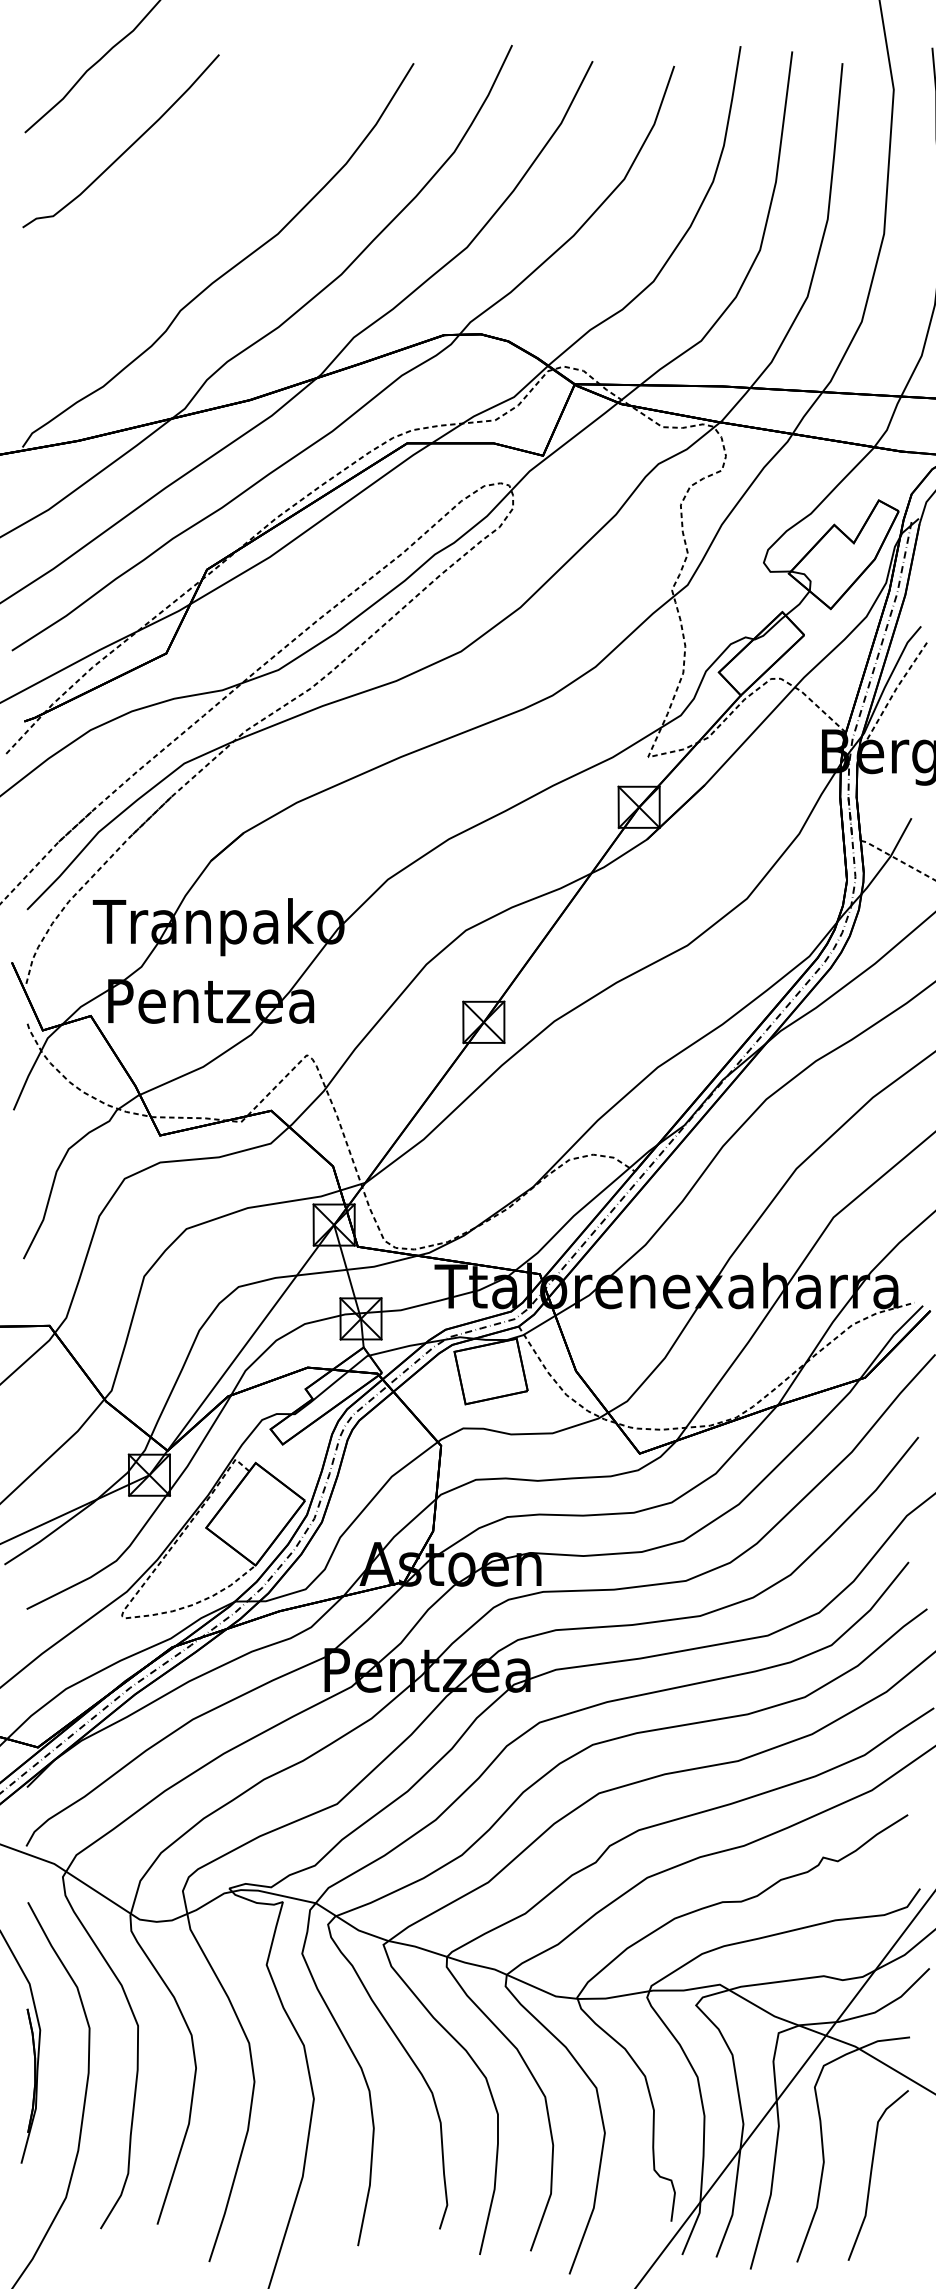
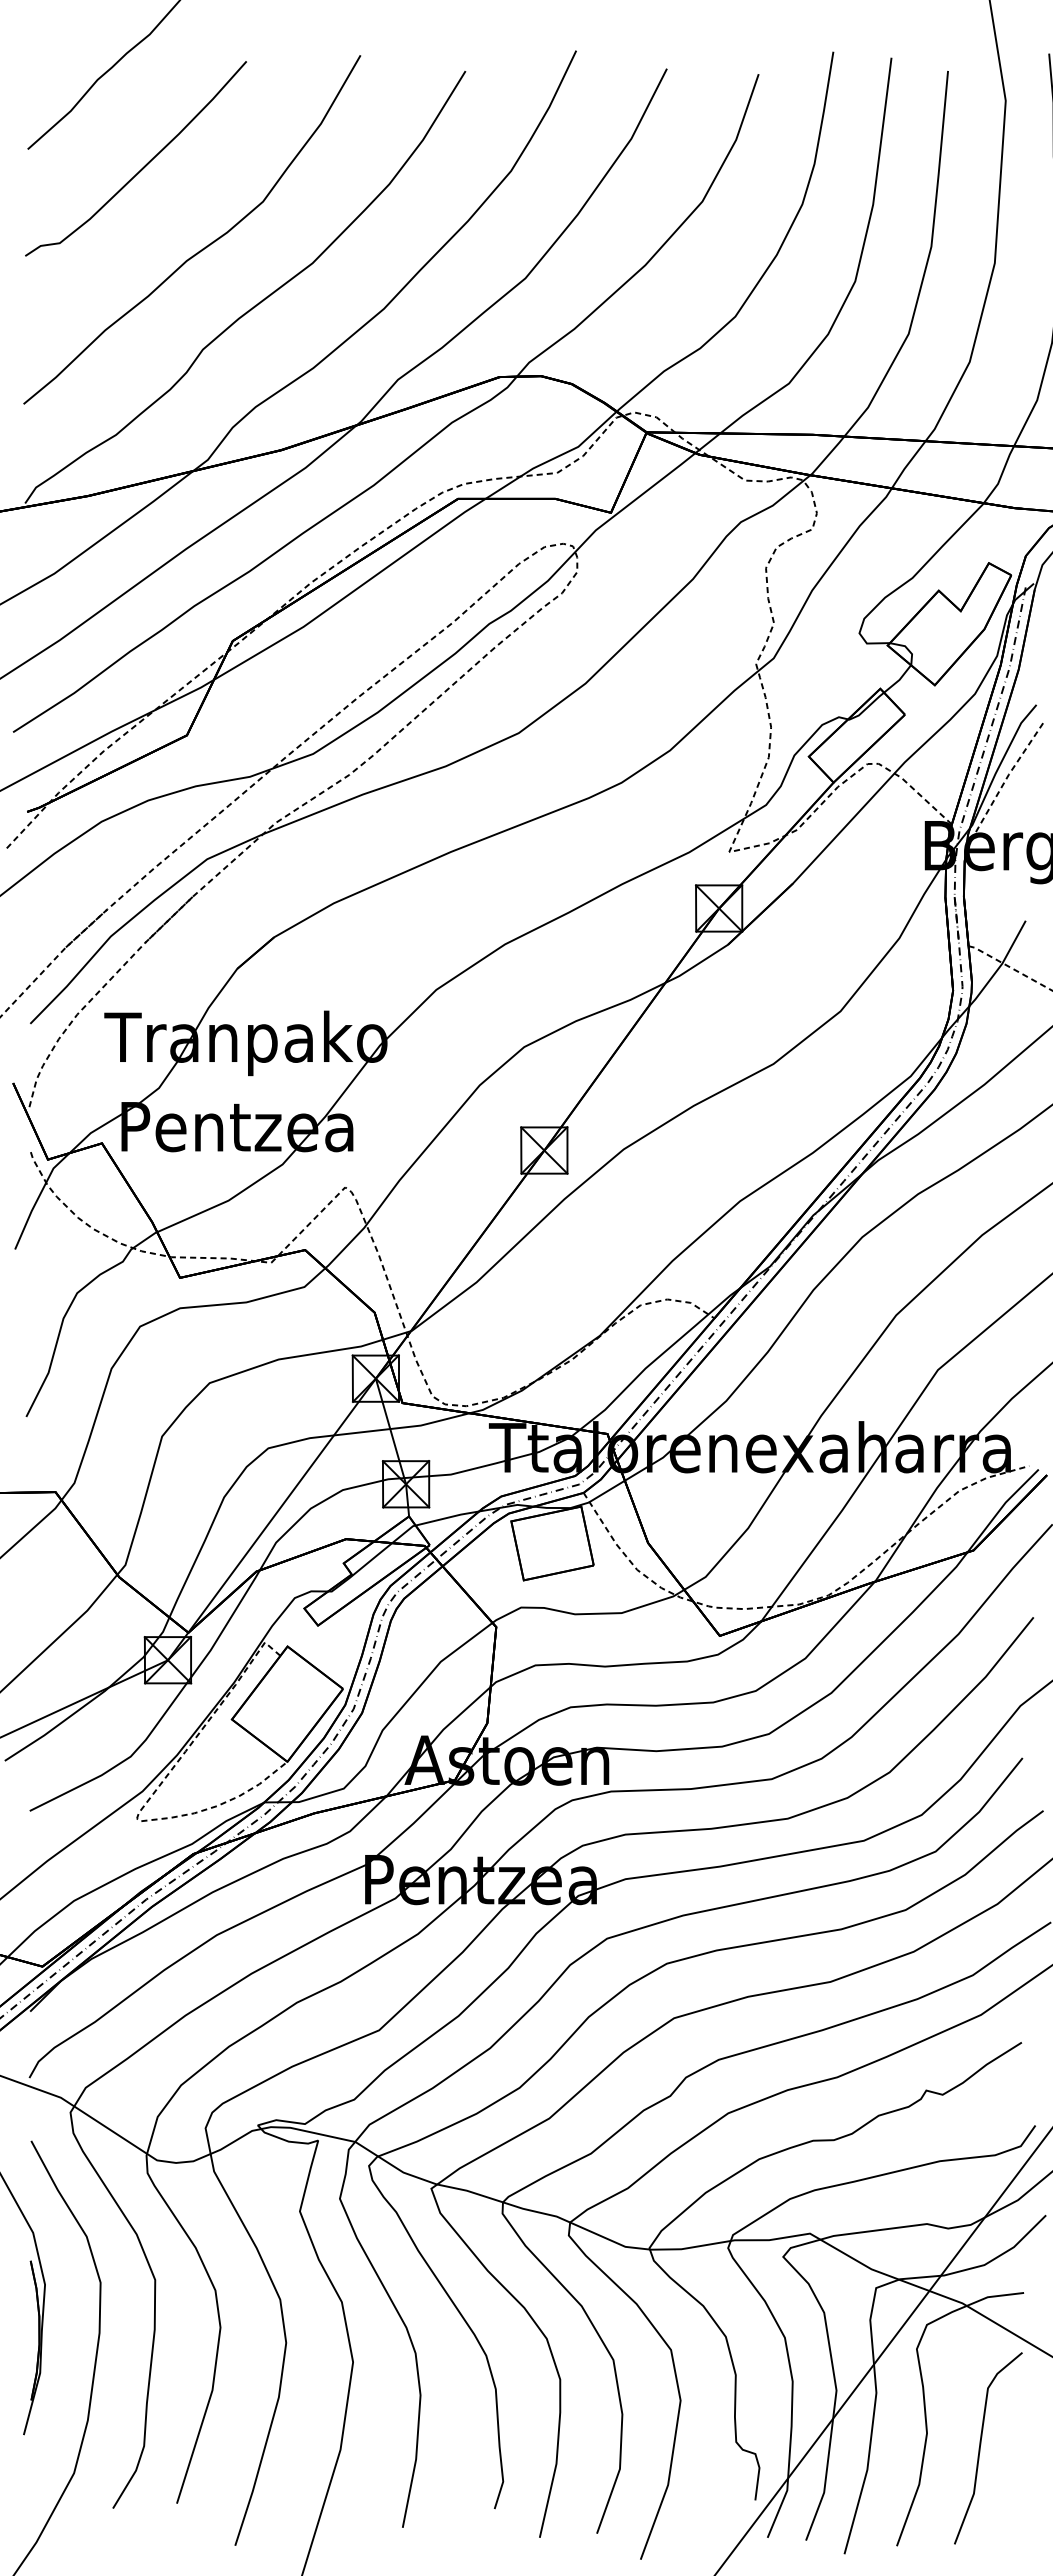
curve: (183, 218) -> (206, 245), added

